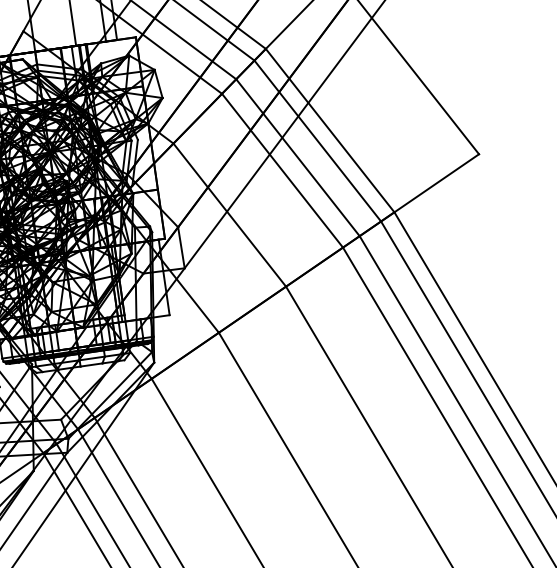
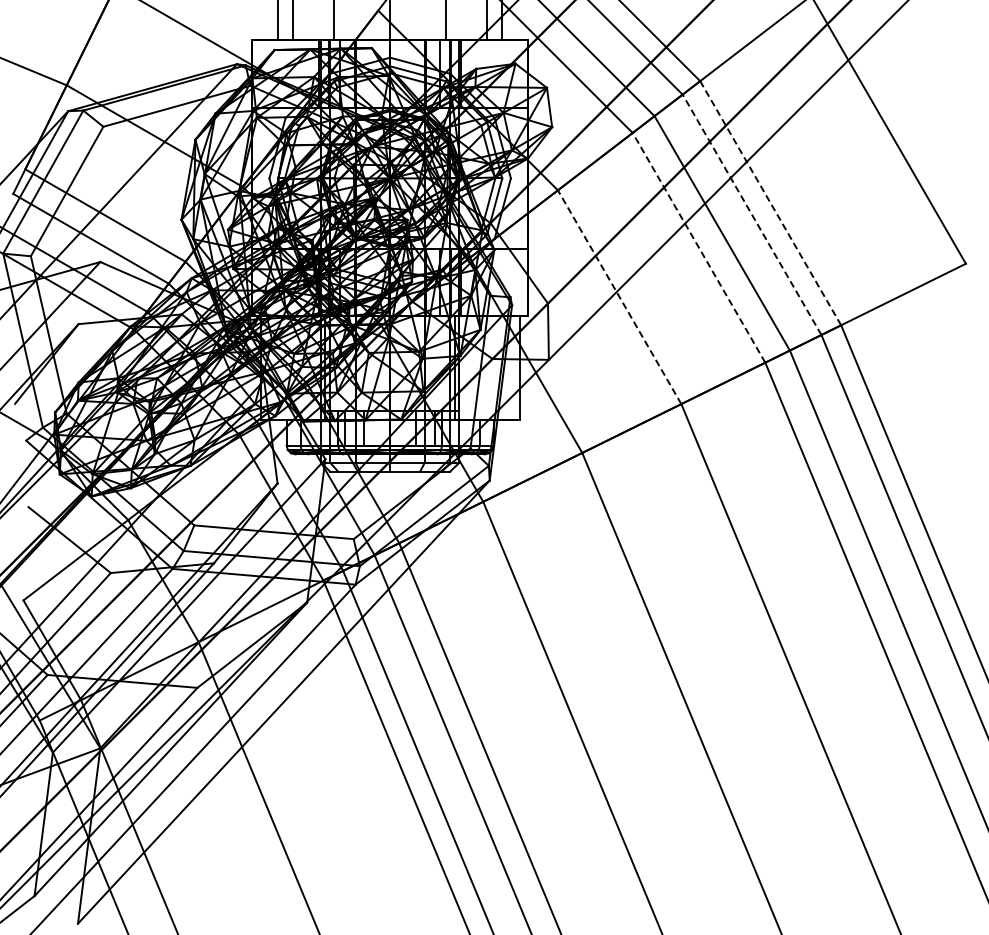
line: (330, 130) -> (770, 203), solid -> dashed
line: (318, 140) -> (752, 214), solid -> dashed
line: (282, 170) -> (699, 247), solid -> dashed
line: (229, 214) -> (619, 296), solid -> dashed

